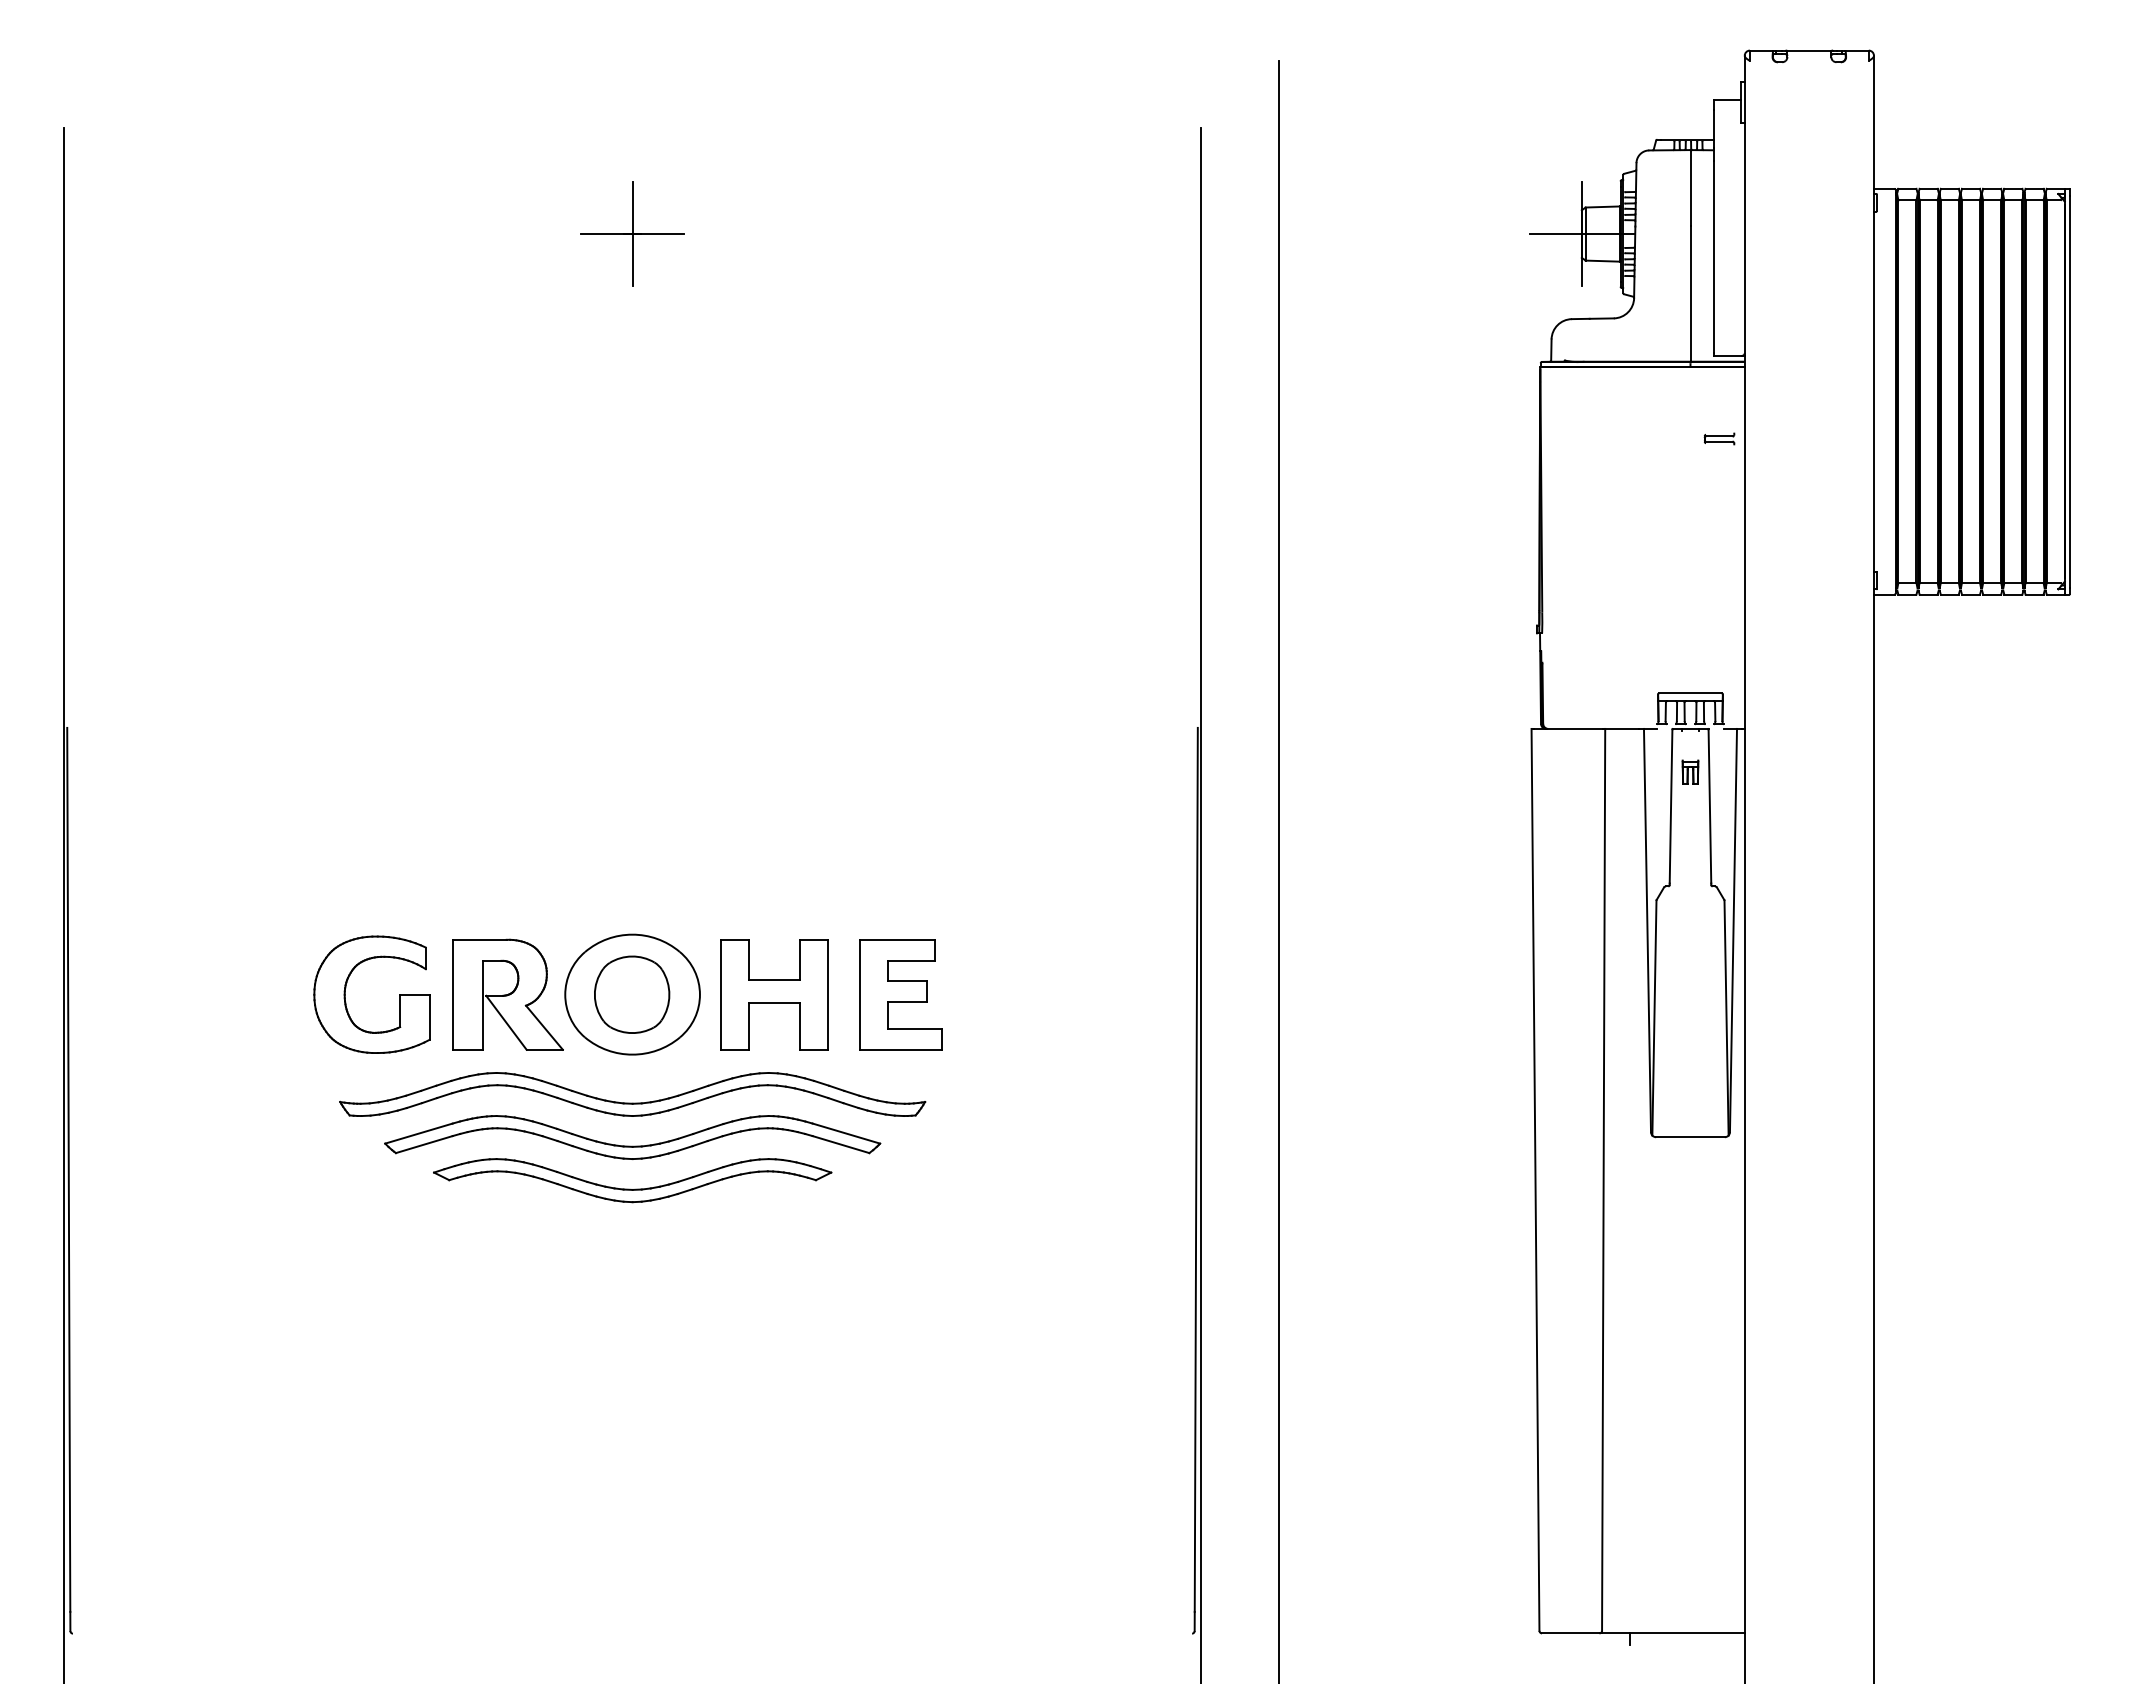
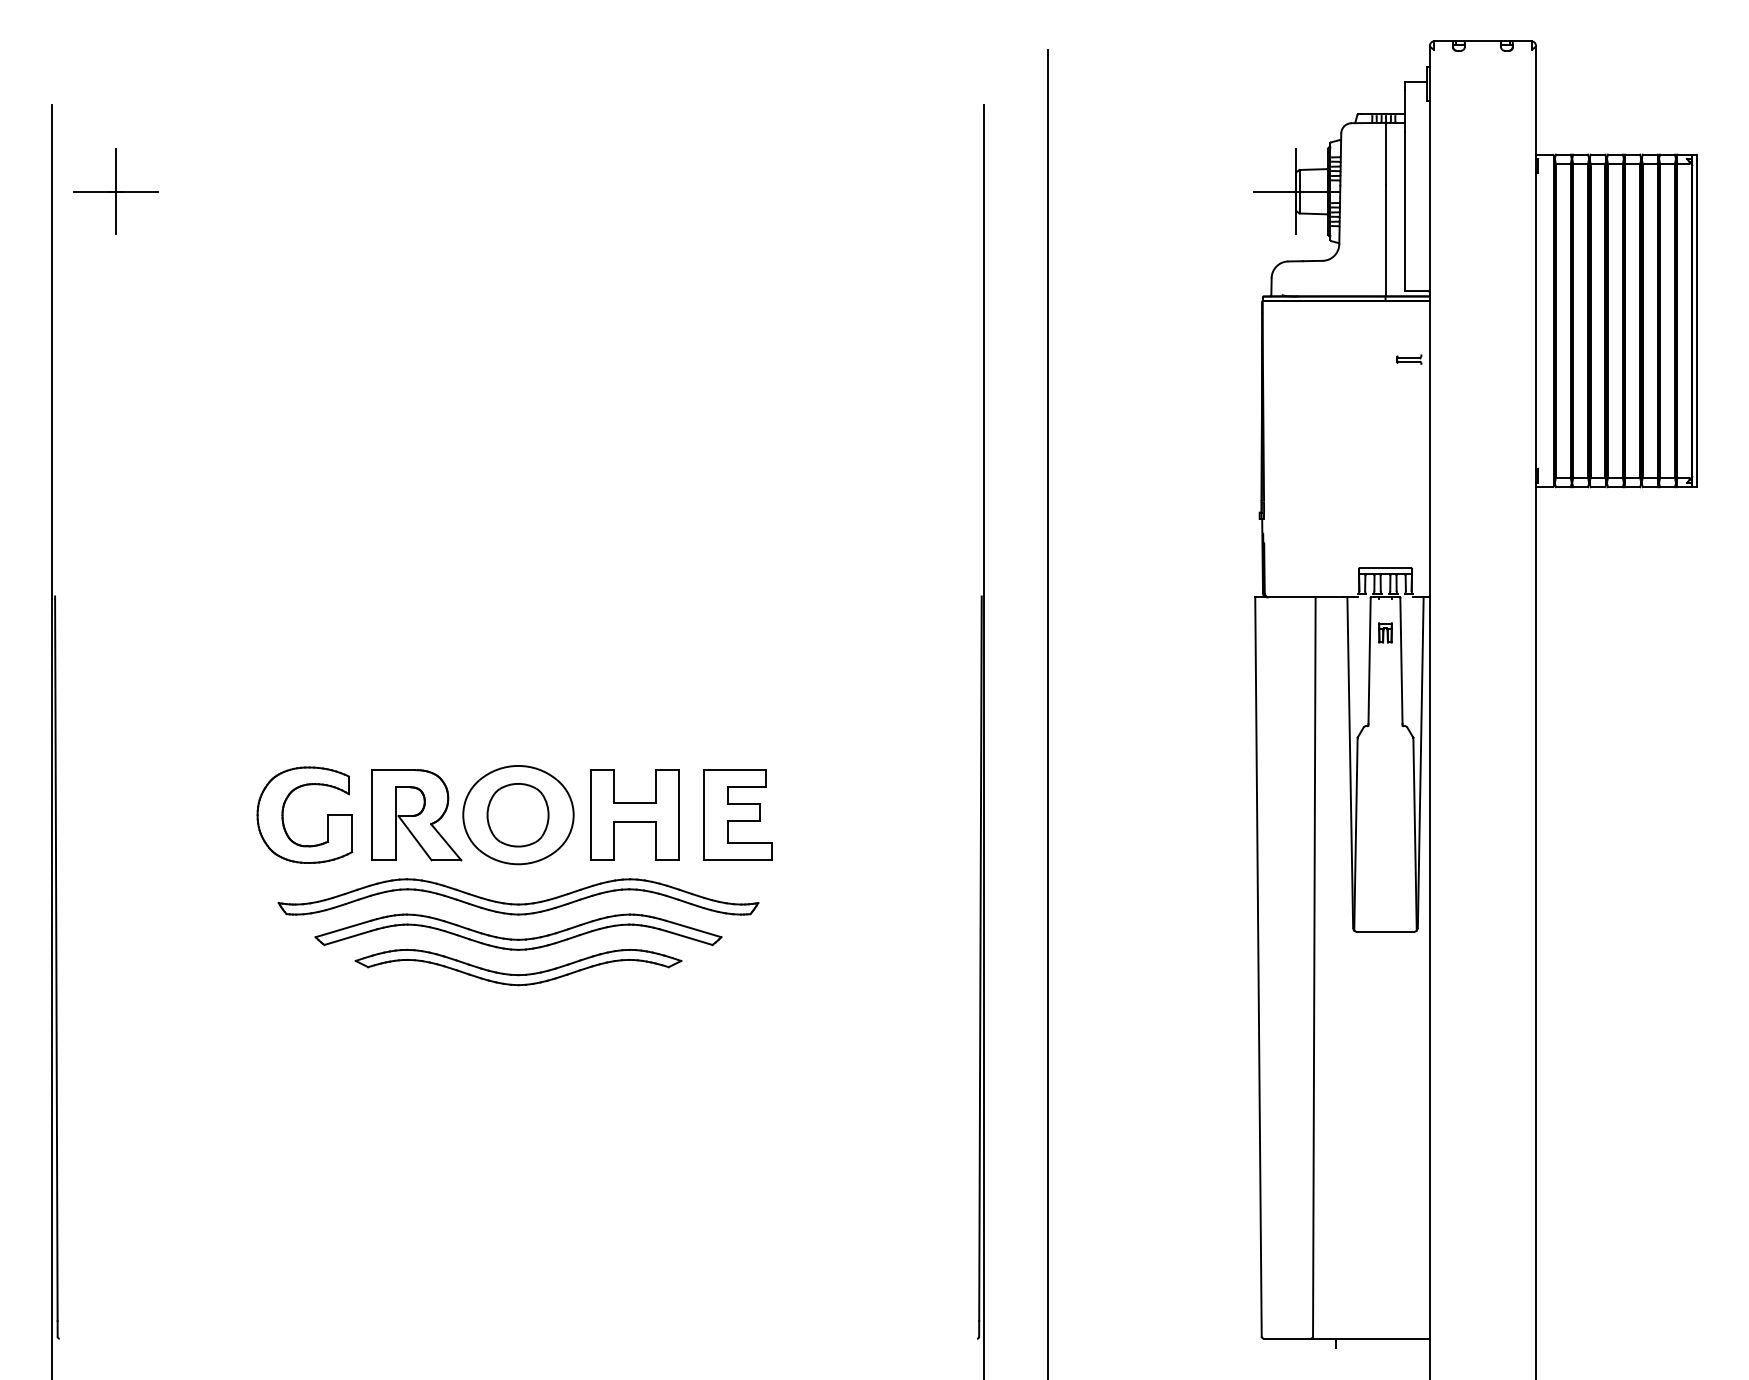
part: (632, 233) -> (115, 191), moved

